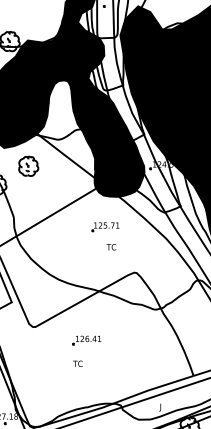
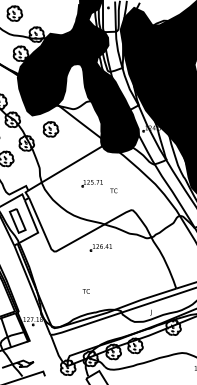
part: (104, 227) -> (91, 183), moved
part: (85, 340) -> (100, 247), moved
text: (76, 363) -> (85, 291), moved

